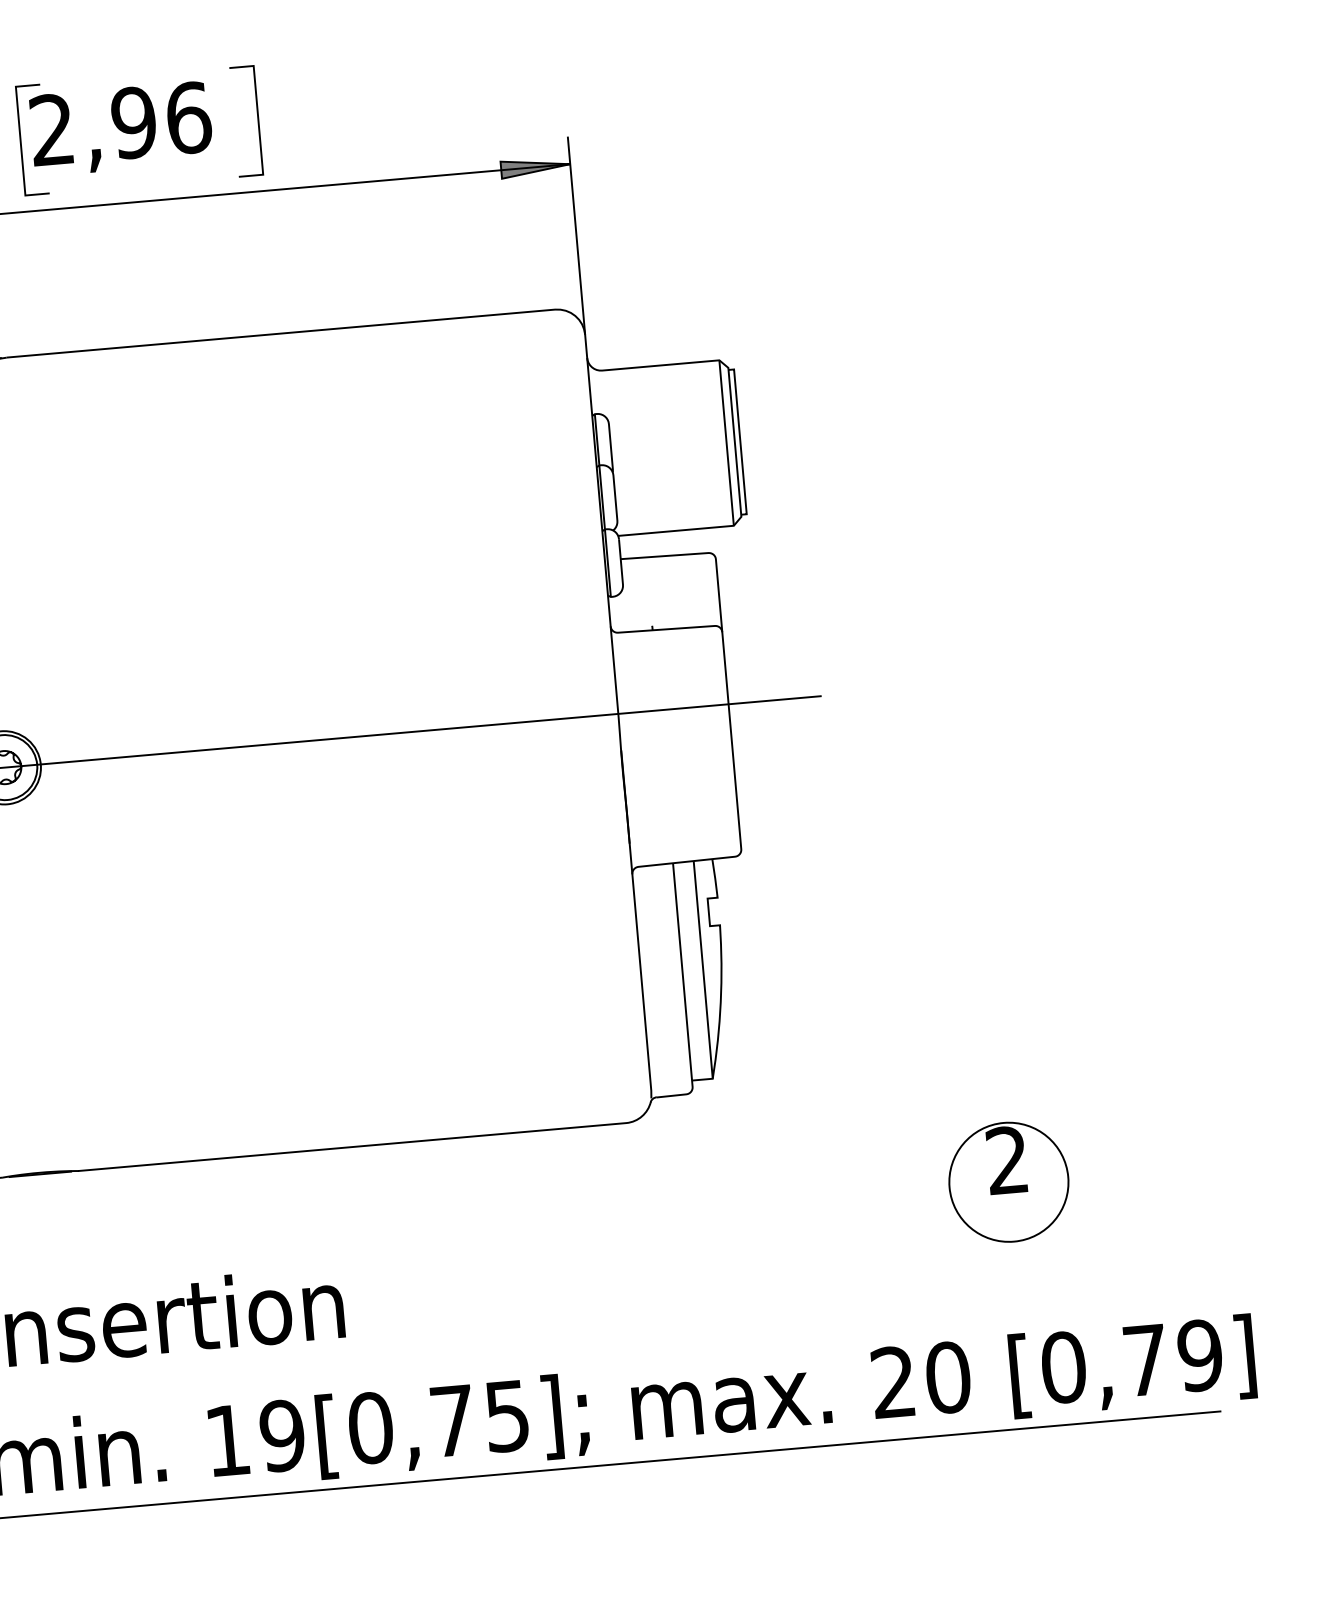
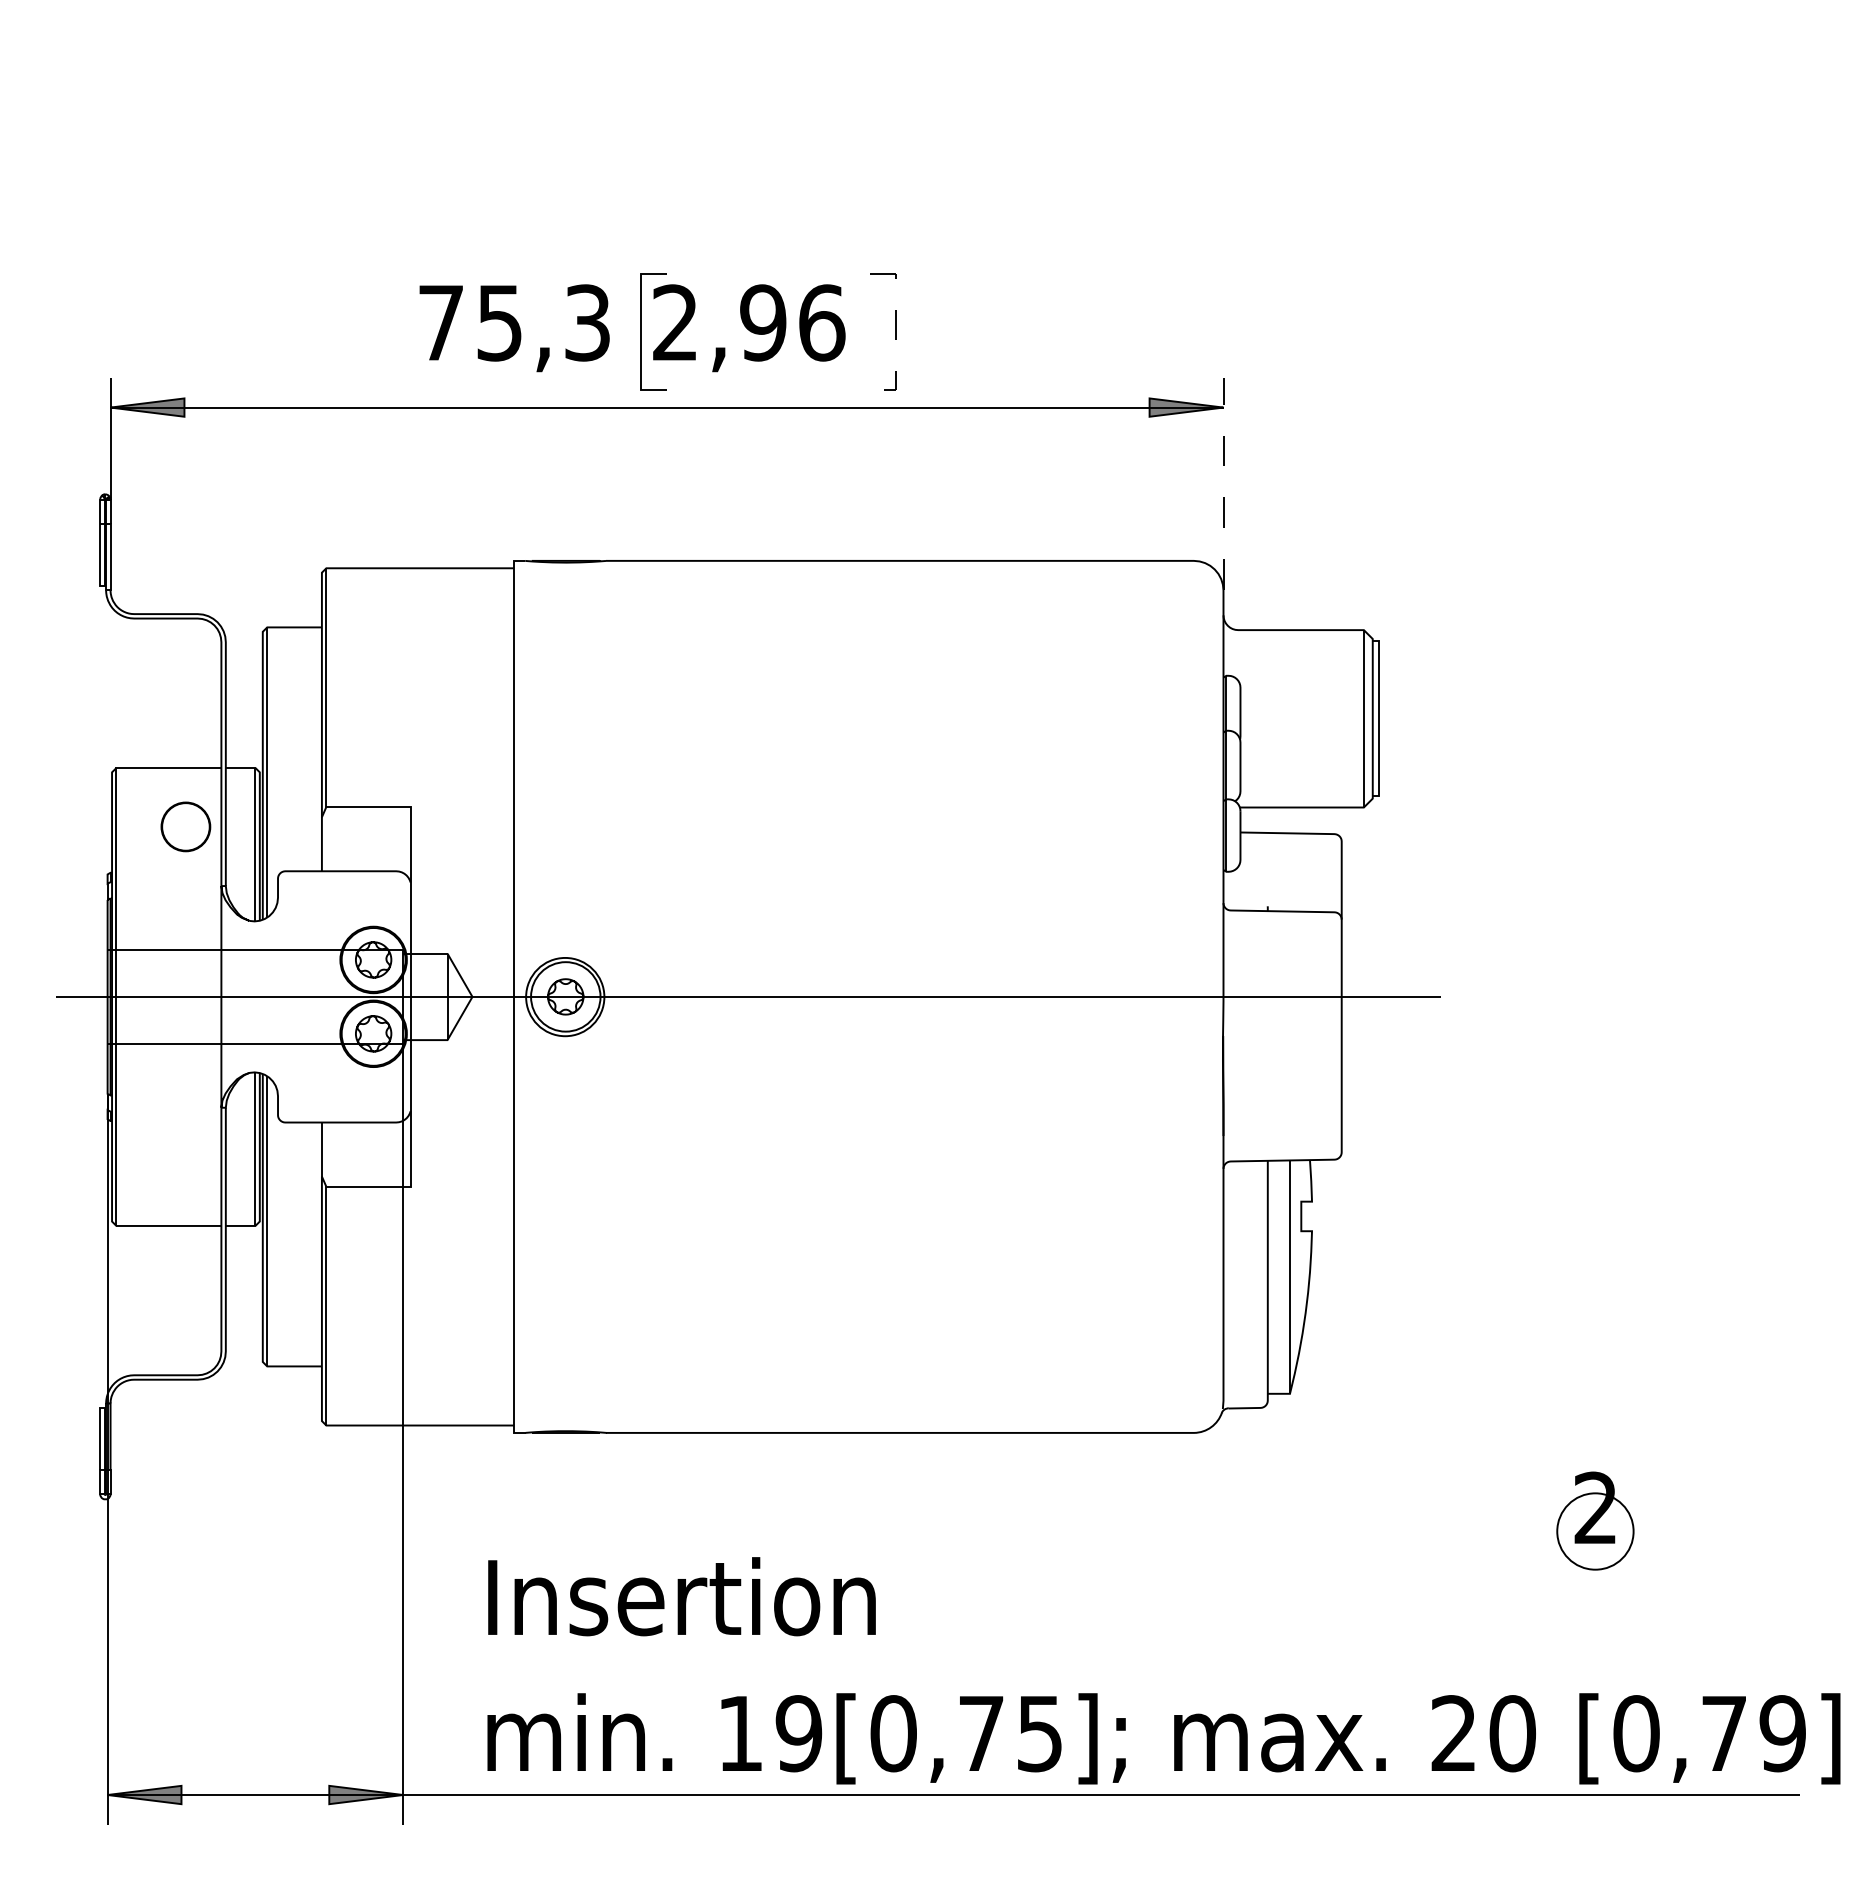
line: (258, 120) -> (895, 332), solid -> dashed
line: (576, 235) -> (1223, 483), solid -> dashed
circle: (1008, 1182) -> (1595, 1531), size x0.6

